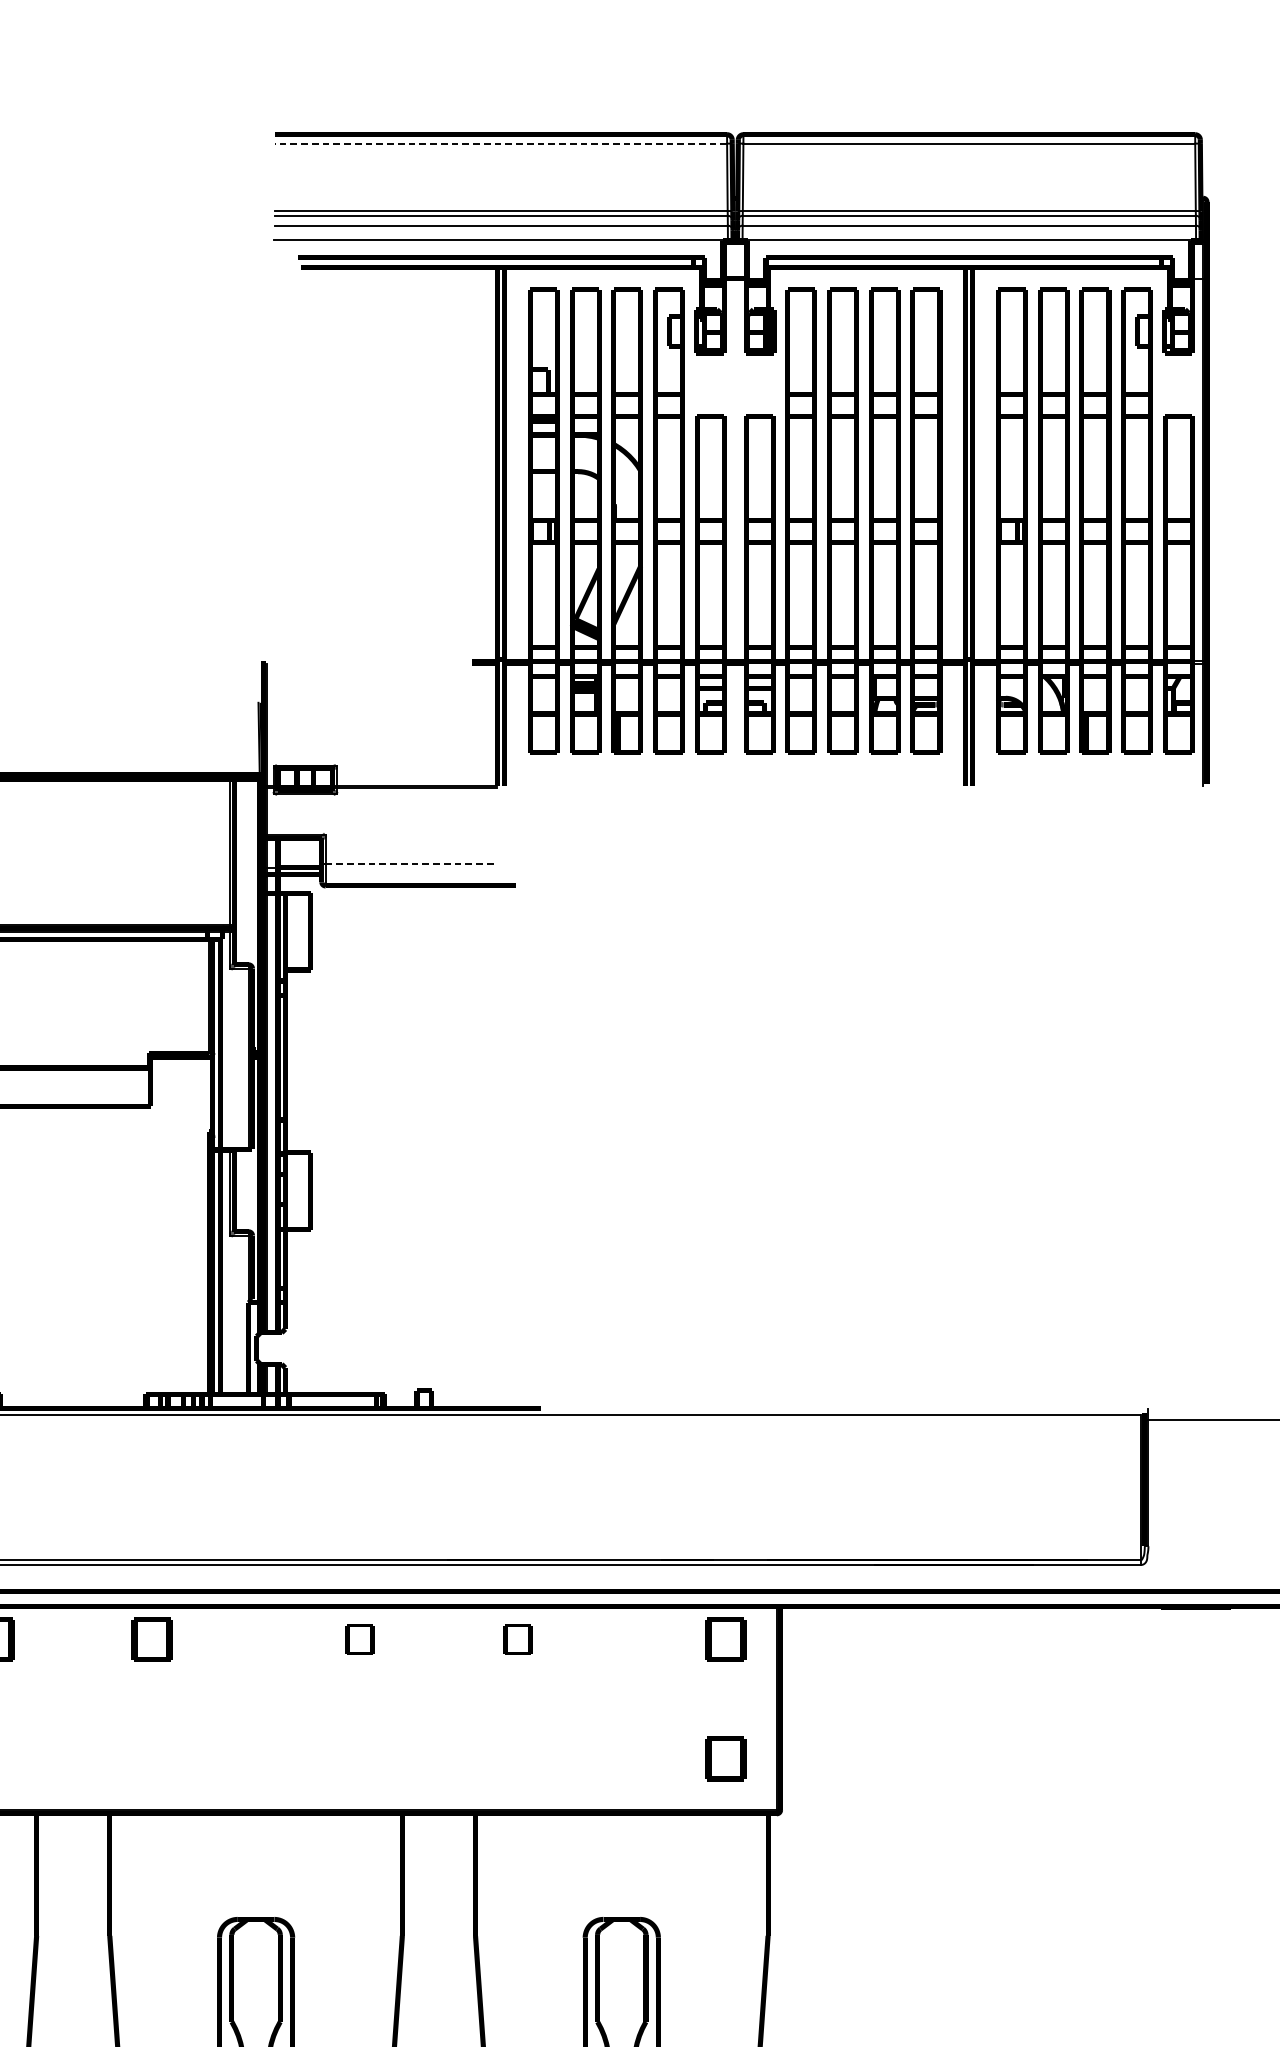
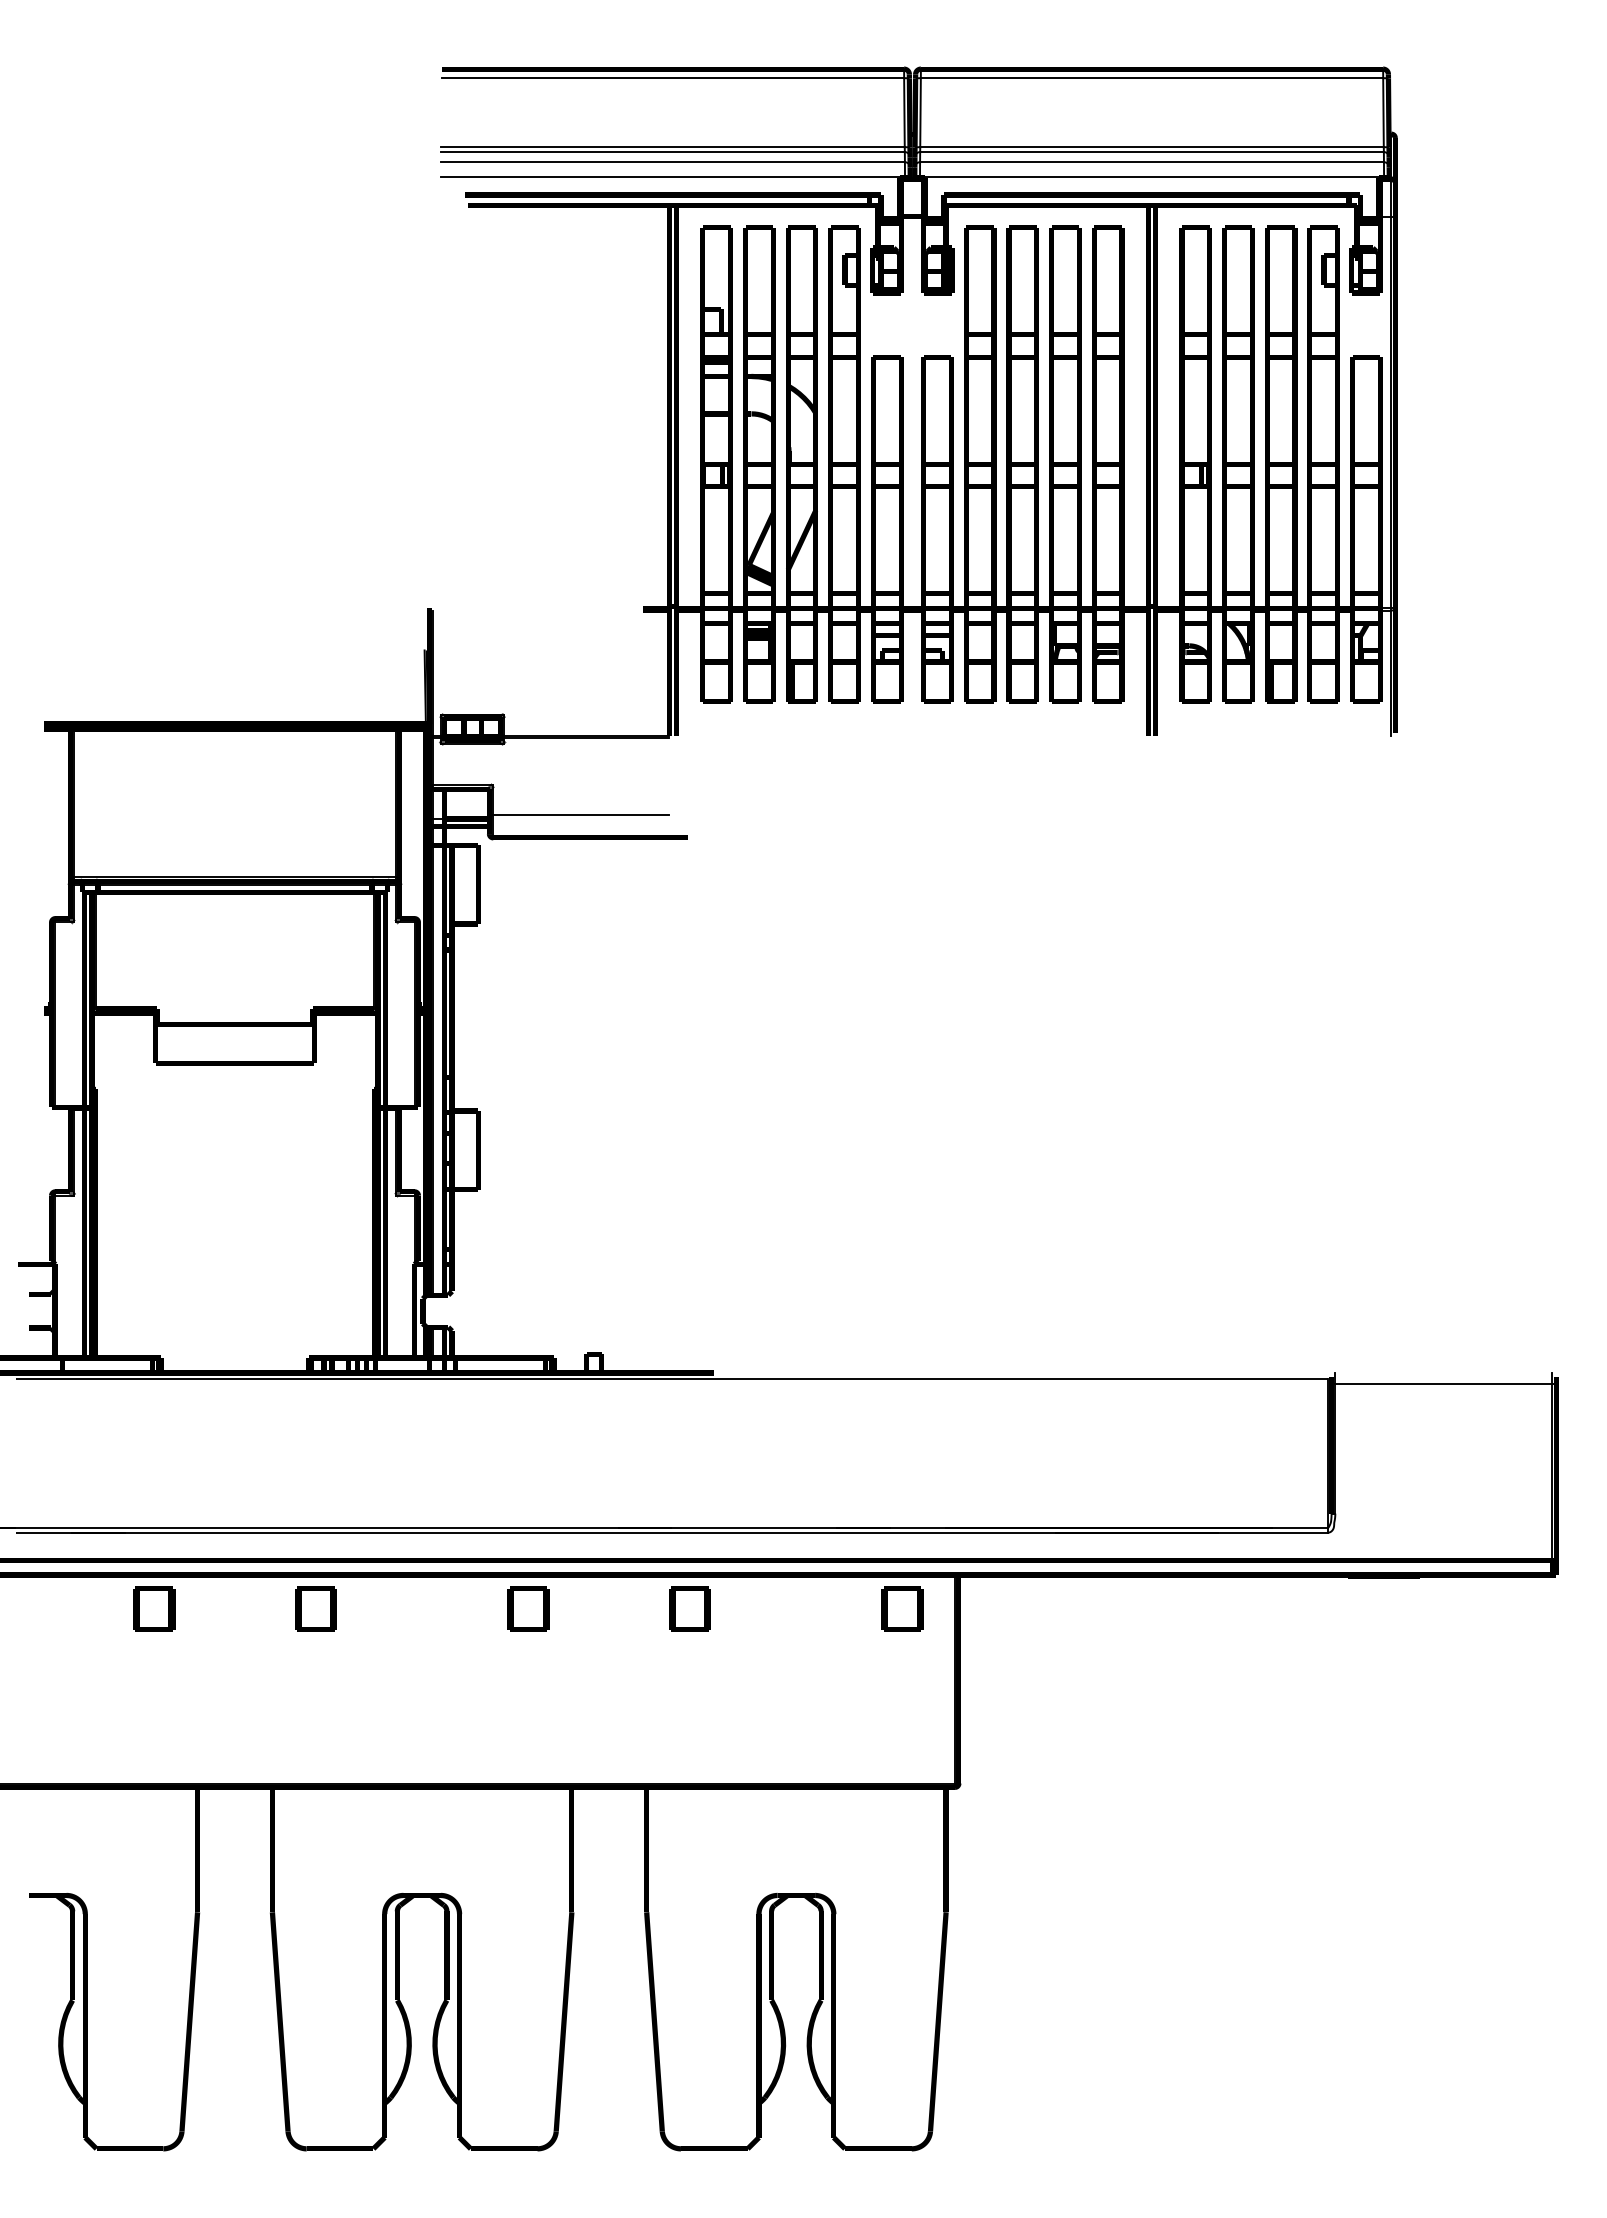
line: (500, 143) -> (672, 78), dashed -> solid
line: (411, 864) -> (581, 815), dashed -> solid
part: (360, 1639) -> (528, 1608), size x1.43
part: (517, 1639) -> (689, 1608), size x1.43
part: (725, 1758) -> (902, 1730), removed

